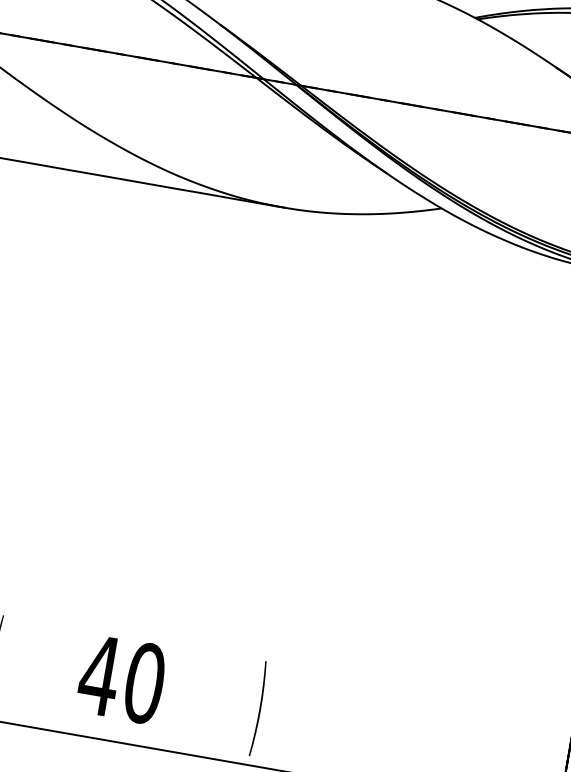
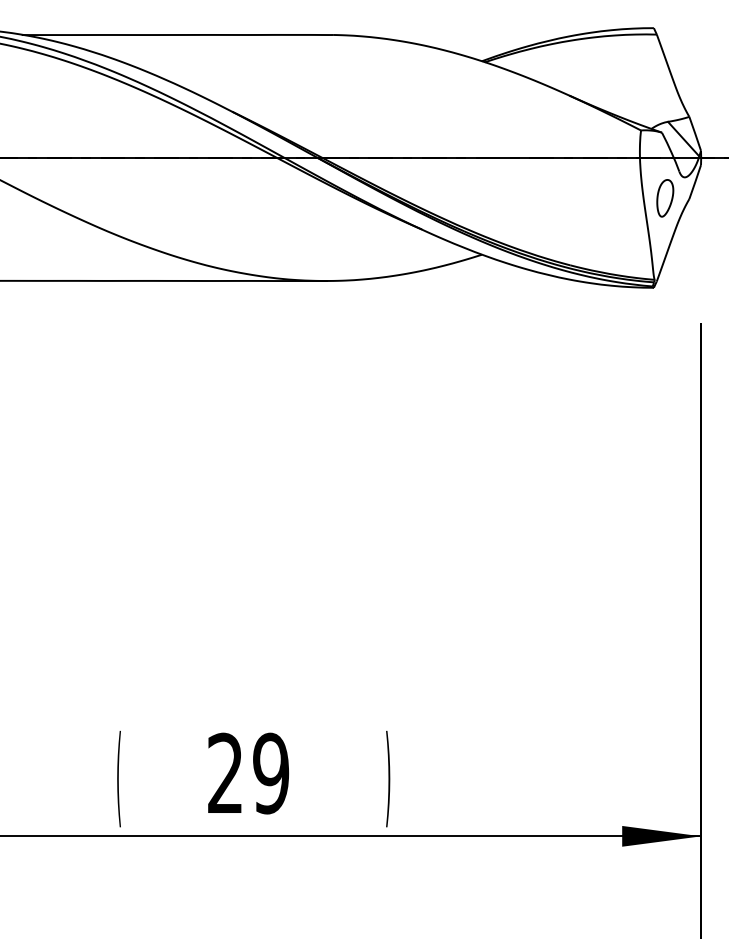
text: (121, 679) -> (247, 773), 40 -> 29

